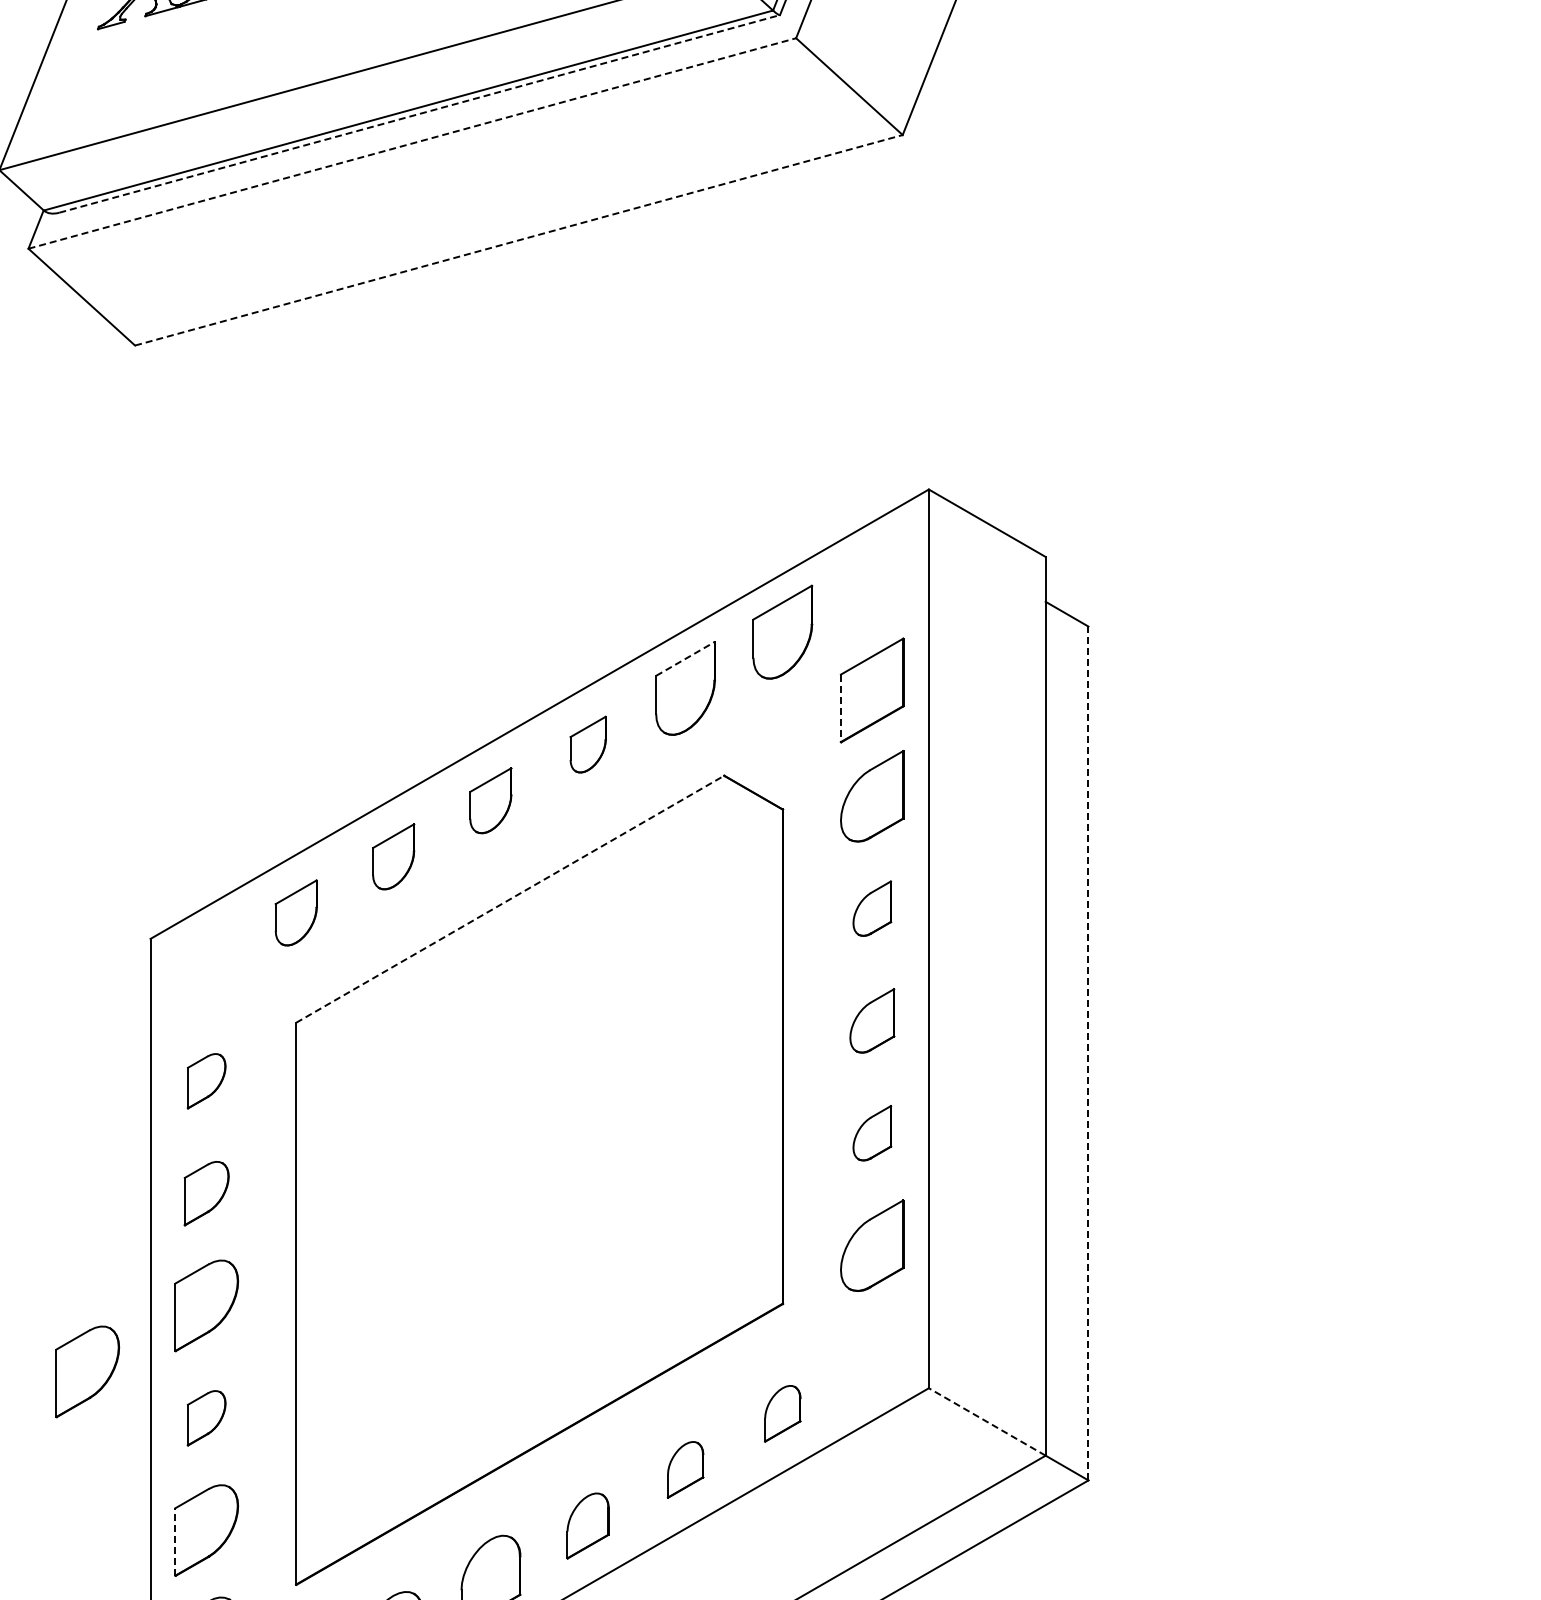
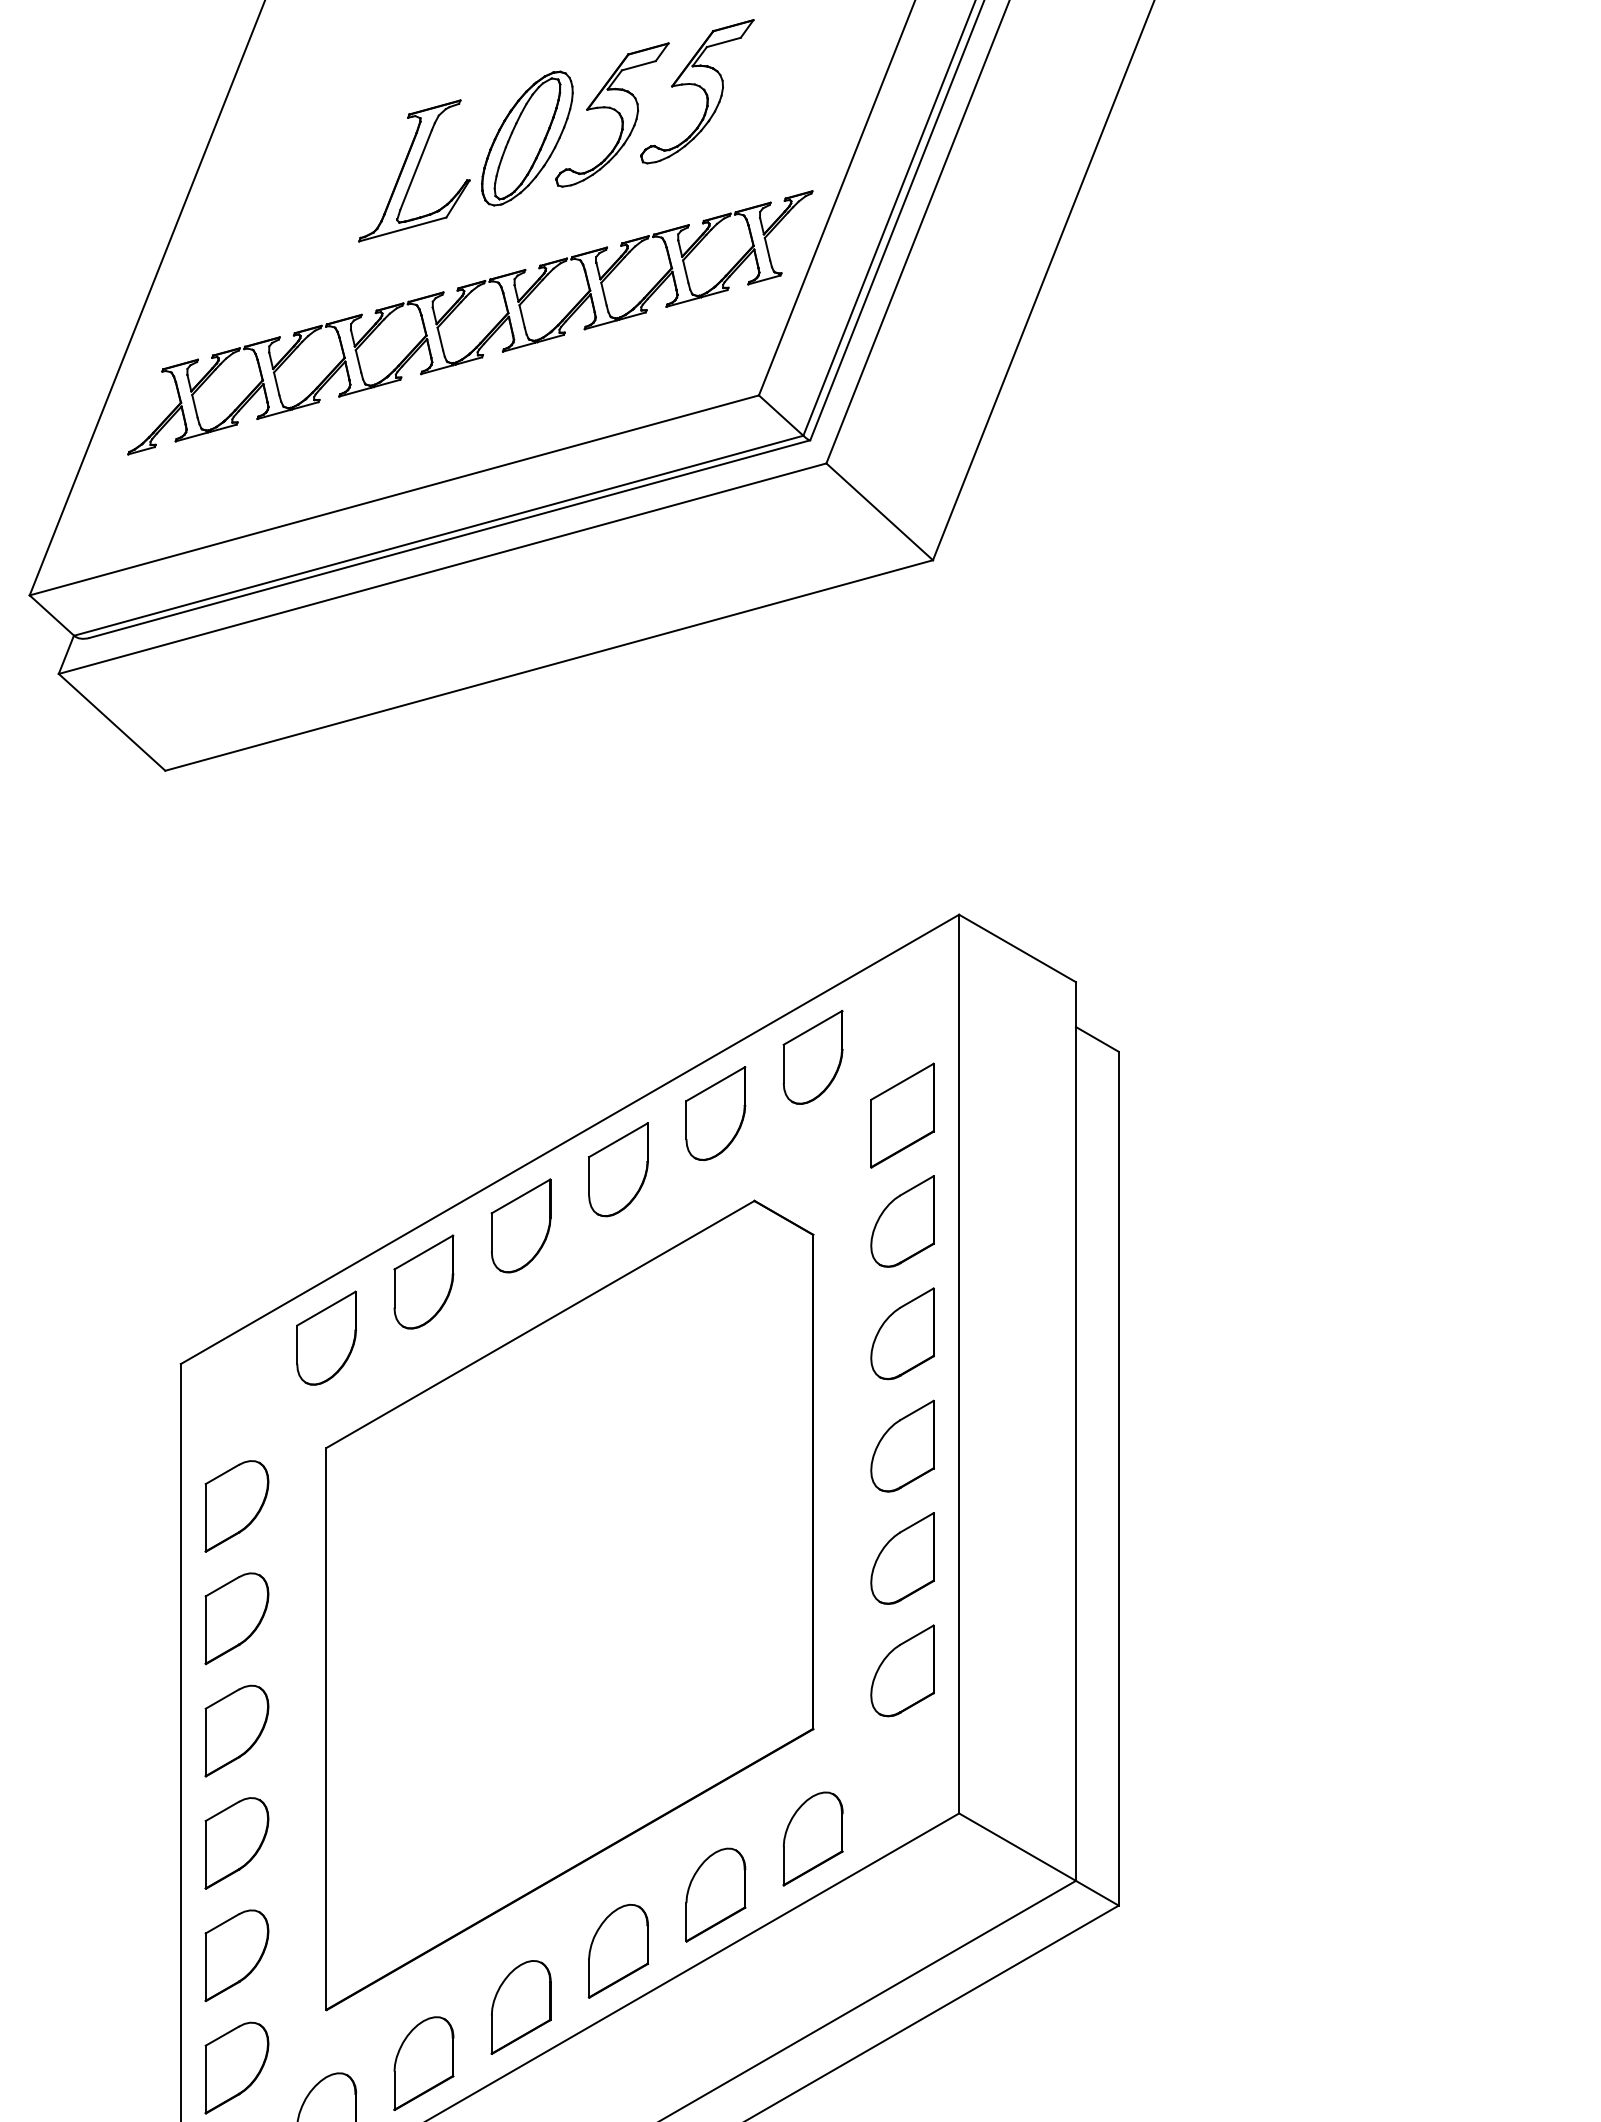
line: (419, 114) -> (449, 539), dashed -> solid
line: (412, 143) -> (442, 568), dashed -> solid
line: (519, 240) -> (549, 665), dashed -> solid
line: (685, 659) -> (715, 1084), dashed -> solid
line: (841, 708) -> (871, 1133), dashed -> solid
part: (588, 744) -> (618, 1169), size x1.67
part: (490, 800) -> (520, 1225), size x1.43
part: (393, 856) -> (423, 1281), size x1.43
line: (510, 899) -> (540, 1324), dashed -> solid
part: (872, 908) -> (902, 1333), size x1.67
part: (296, 912) -> (326, 1337), size x1.43
part: (872, 1020) -> (902, 1445), size x1.43
line: (1088, 1053) -> (1118, 1478), dashed -> solid
part: (206, 1081) -> (236, 1506), size x1.67
part: (872, 1133) -> (902, 1558), size x1.67
part: (206, 1193) -> (236, 1618), size x1.43
part: (87, 1371) -> (117, 1796), removed
part: (782, 1413) -> (812, 1838), size x1.67
part: (206, 1418) -> (236, 1843), size x1.67
line: (987, 1421) -> (1017, 1846), dashed -> solid
part: (685, 1469) -> (715, 1894), size x1.67
part: (587, 1525) -> (617, 1950), size x1.43
line: (175, 1542) -> (205, 1967), dashed -> solid

